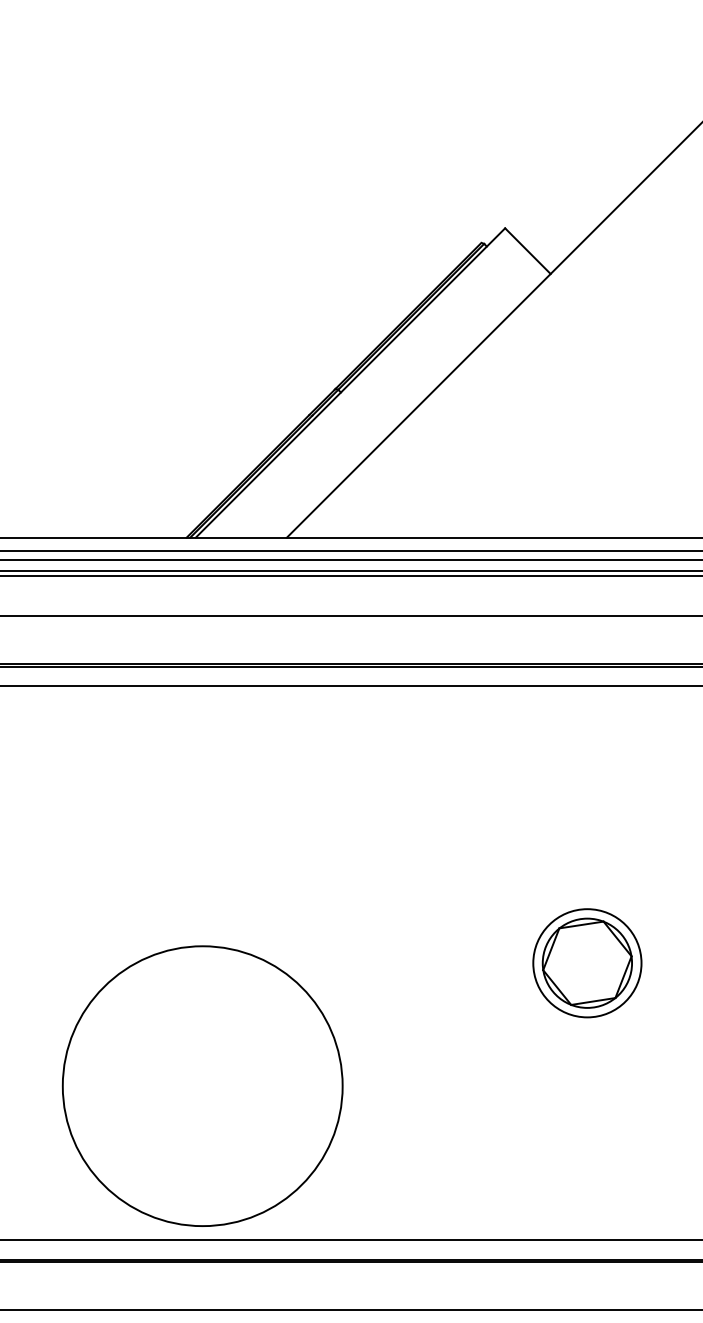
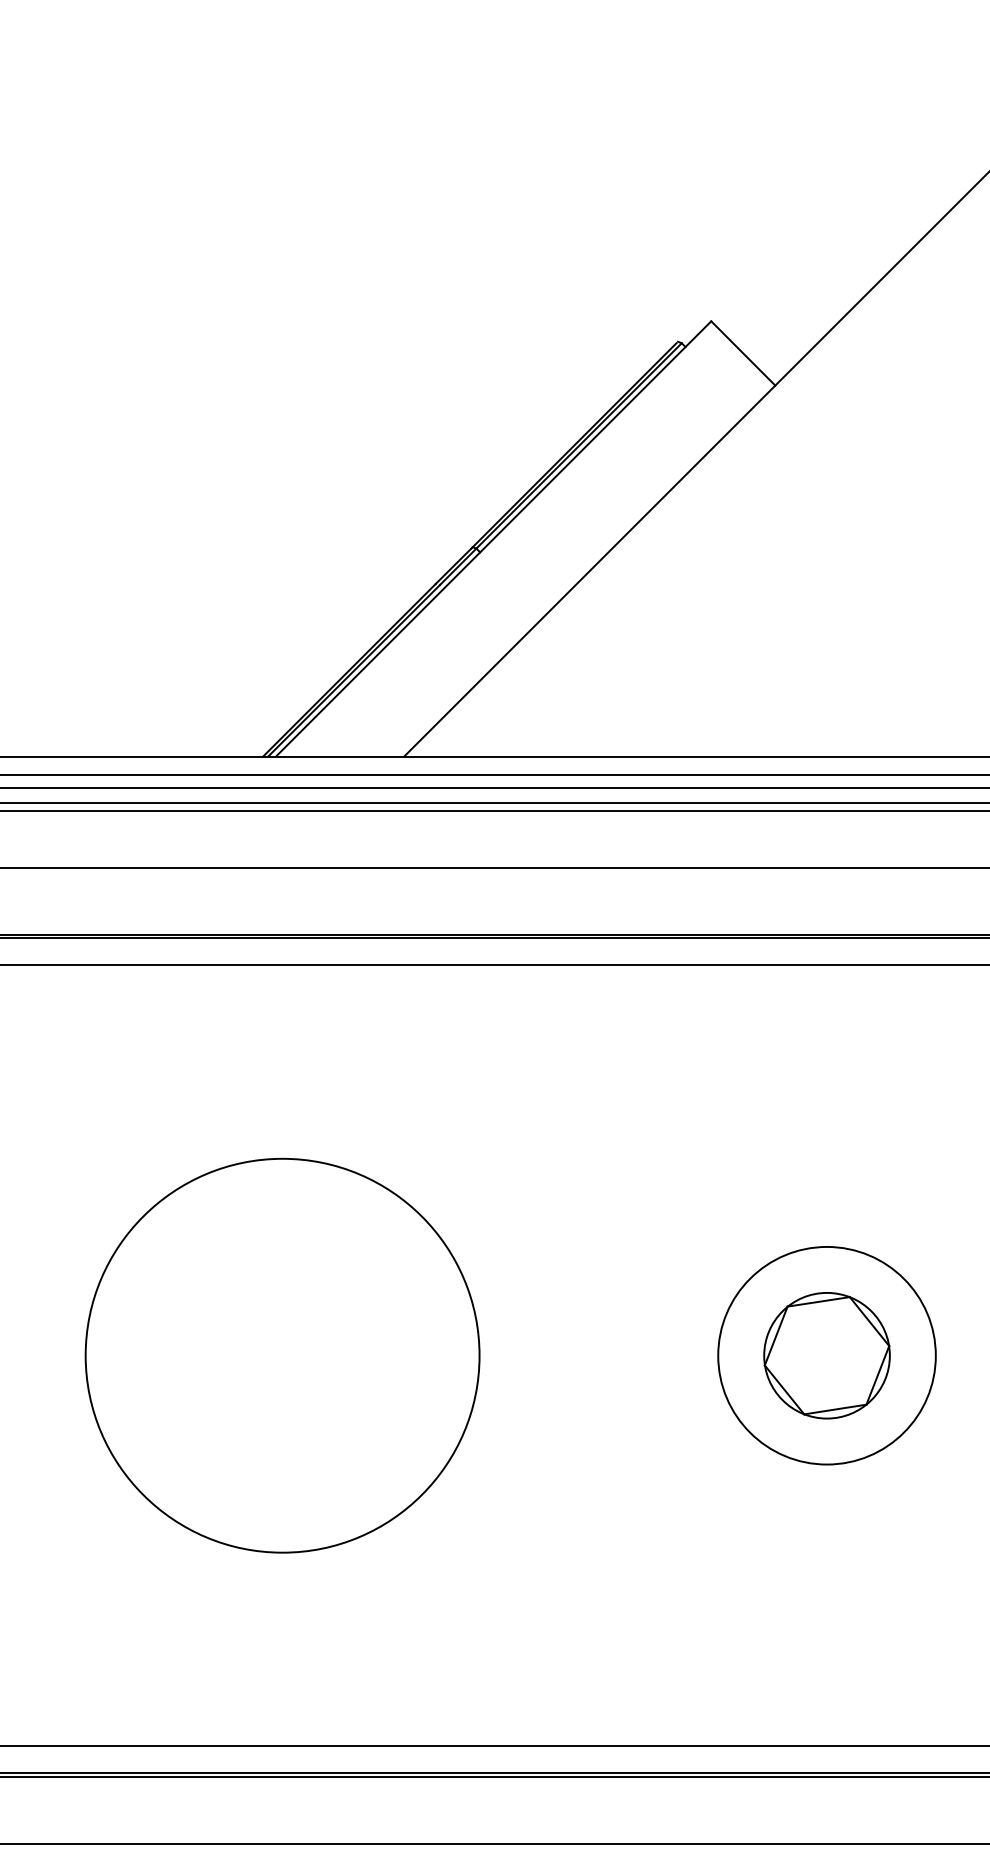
circle: (587, 963) -> (826, 1355), size x1.43
circle: (202, 1086) -> (282, 1355), moved

